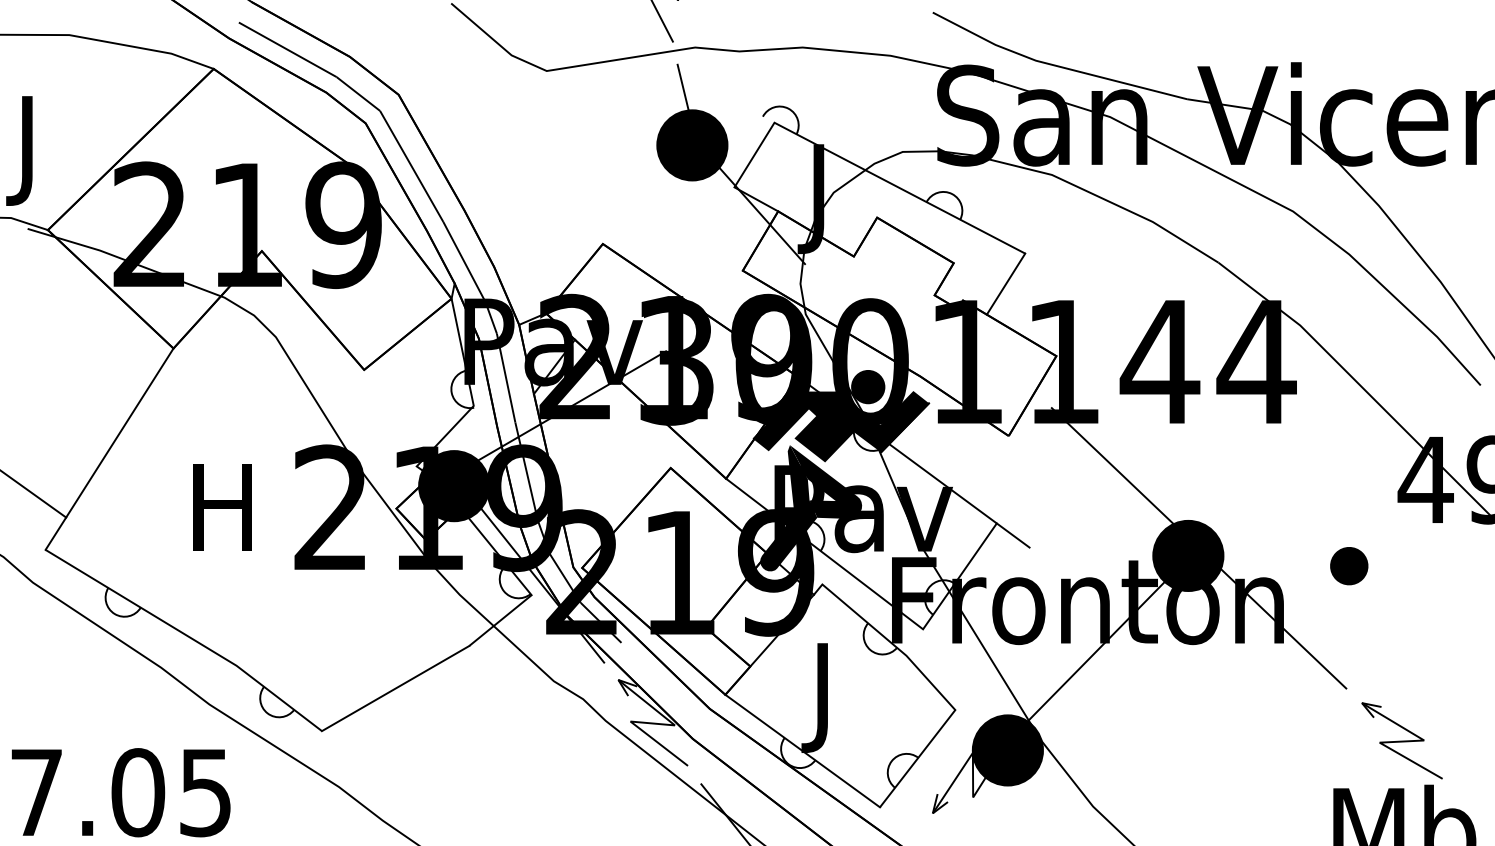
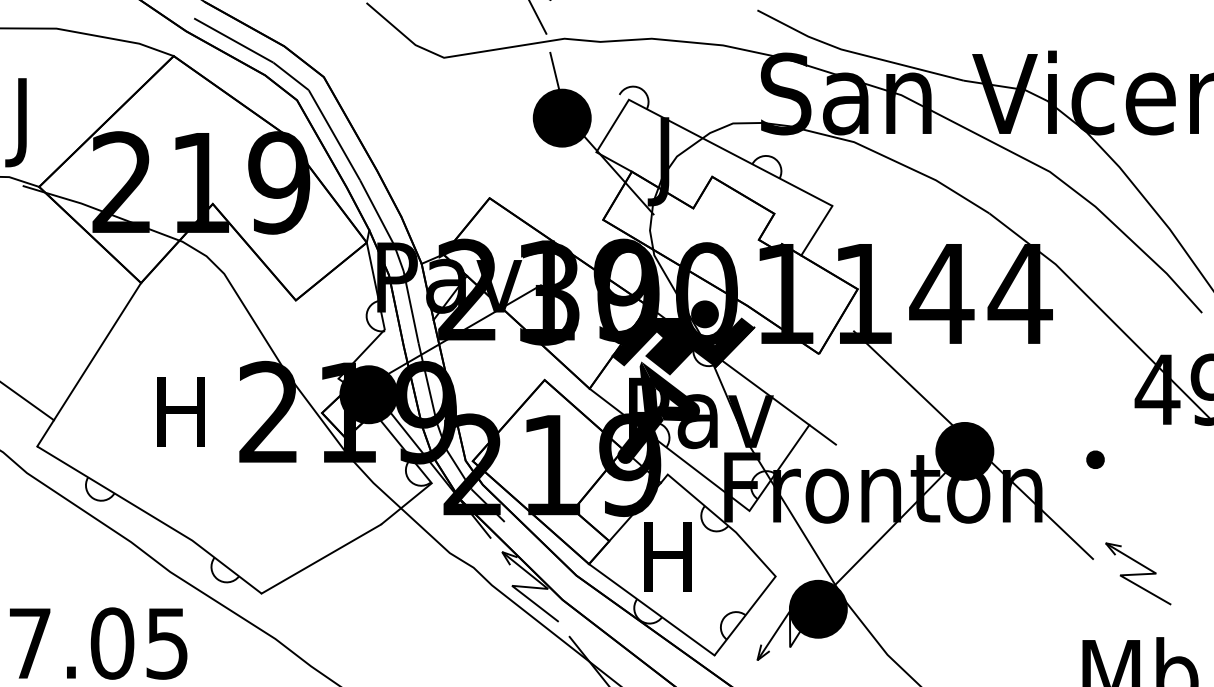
part: (1349, 566) -> (1095, 459), size x0.6
text: (822, 697) -> (667, 566), J -> H
part: (1401, 740) -> (1137, 573), moved

